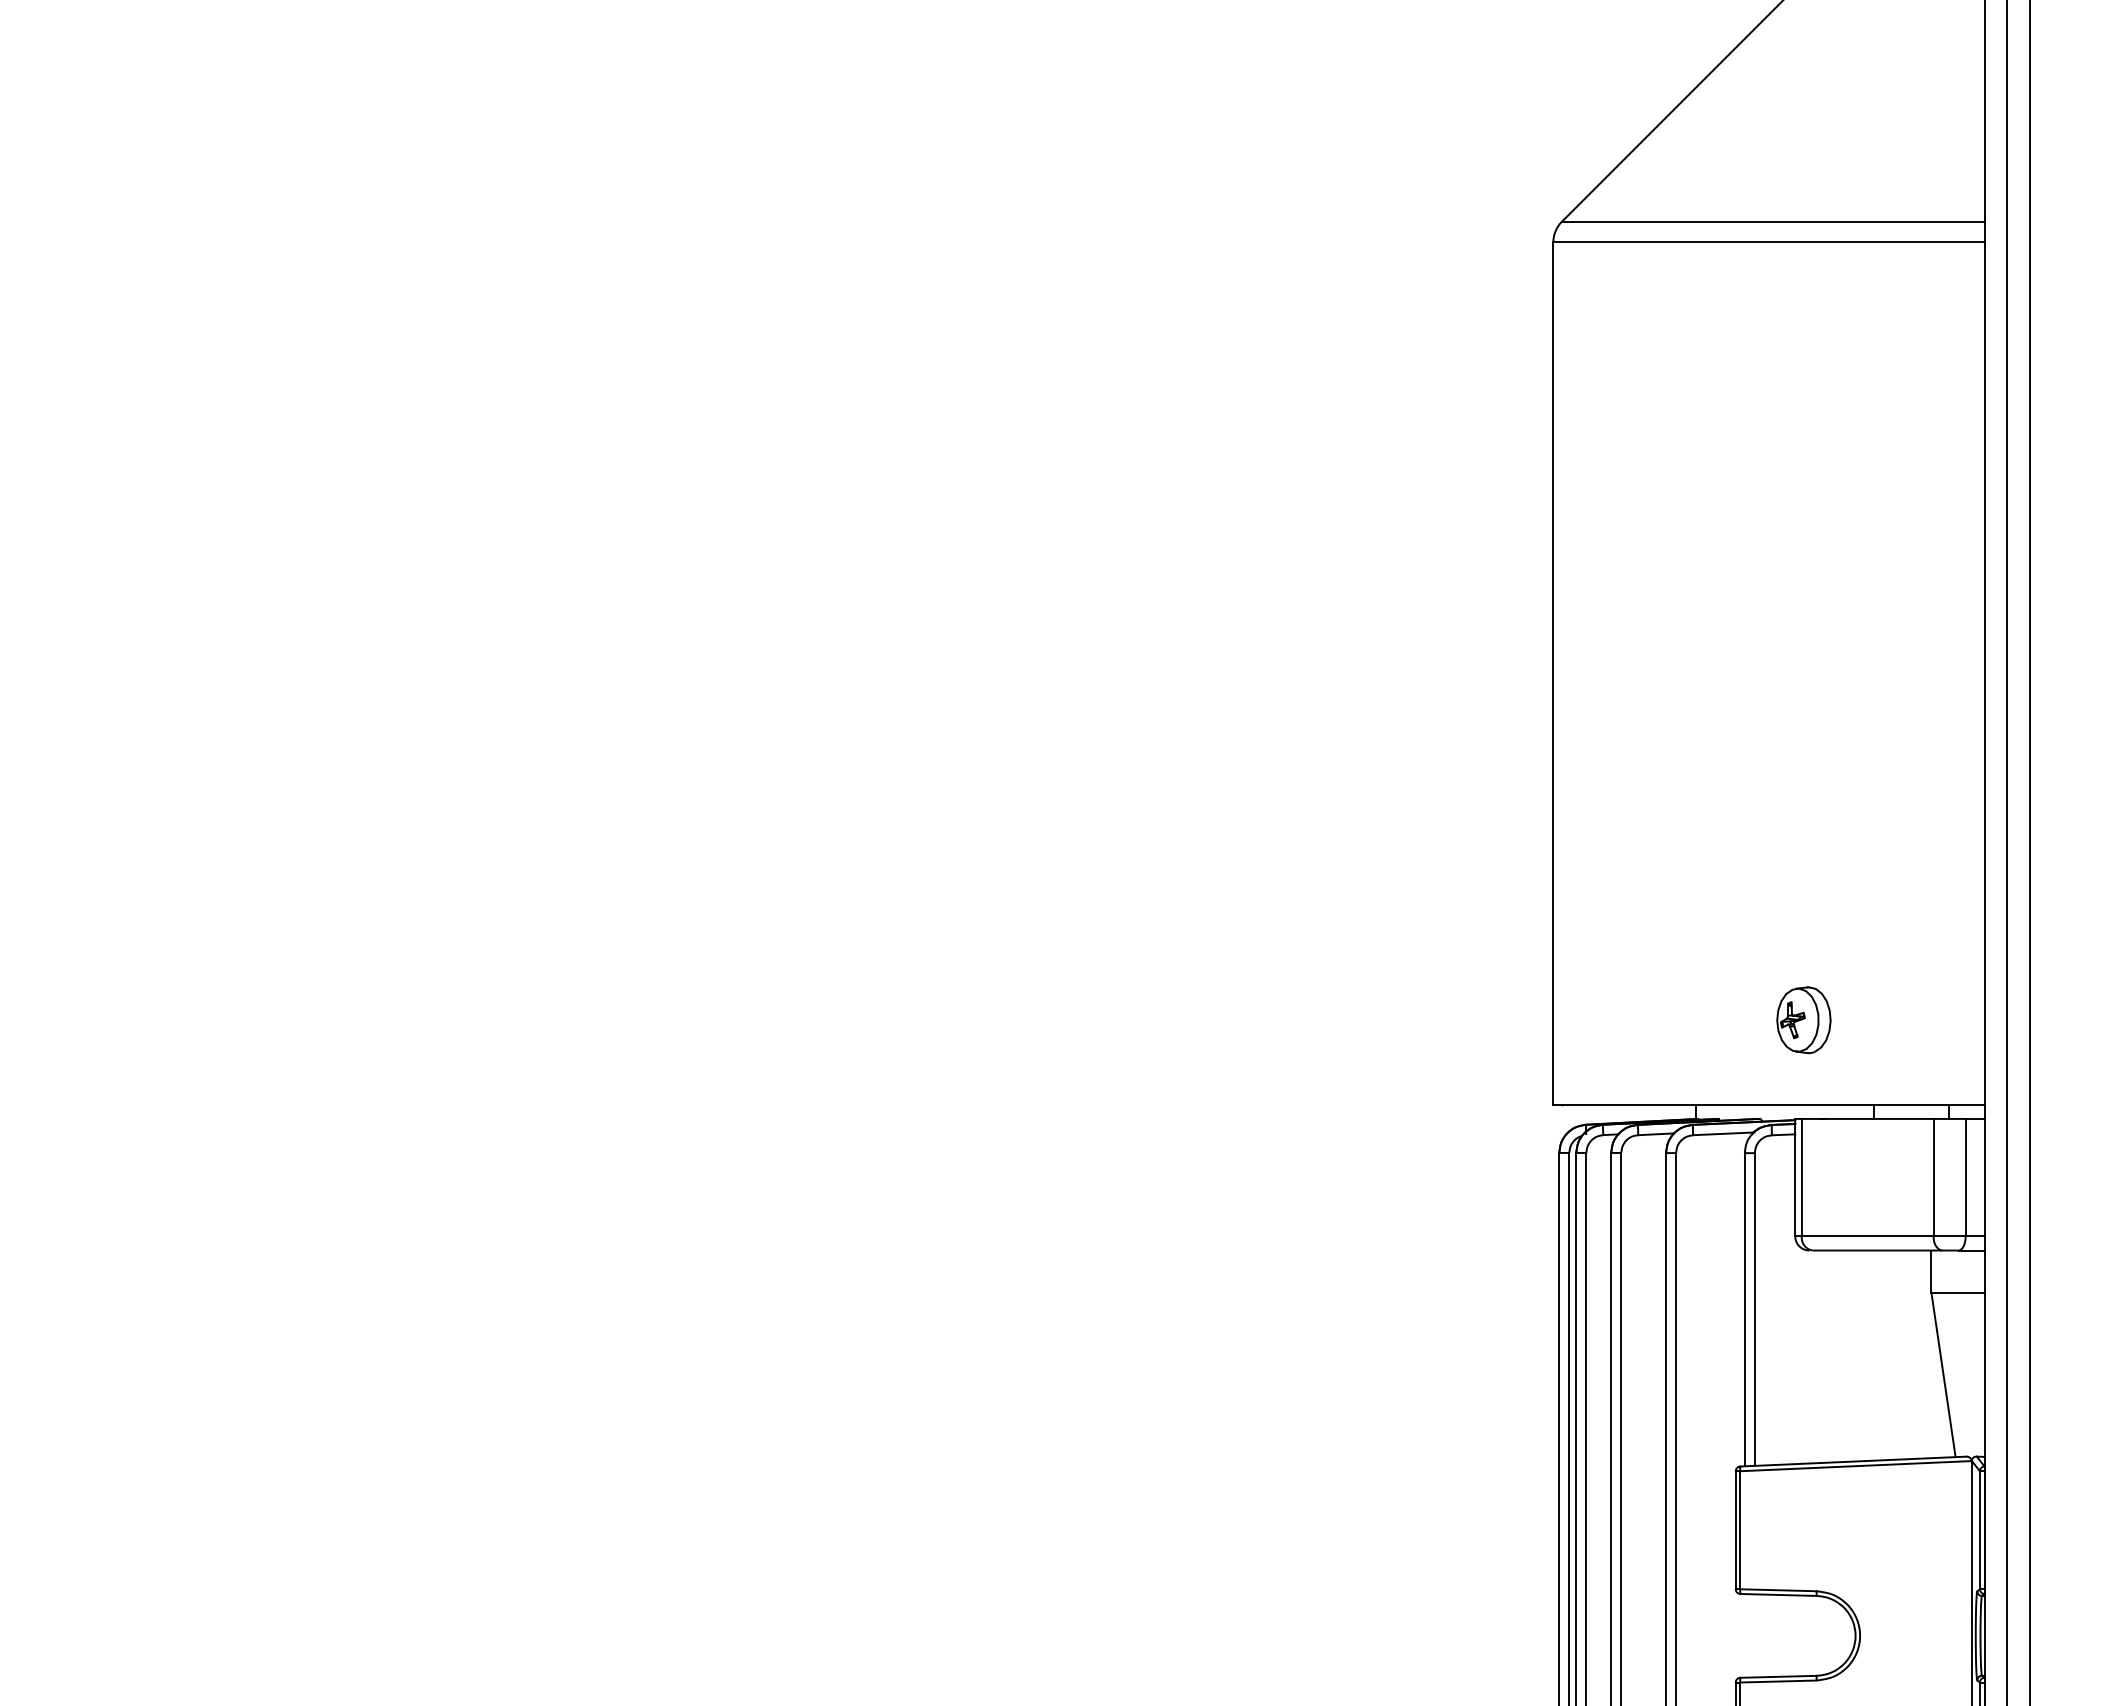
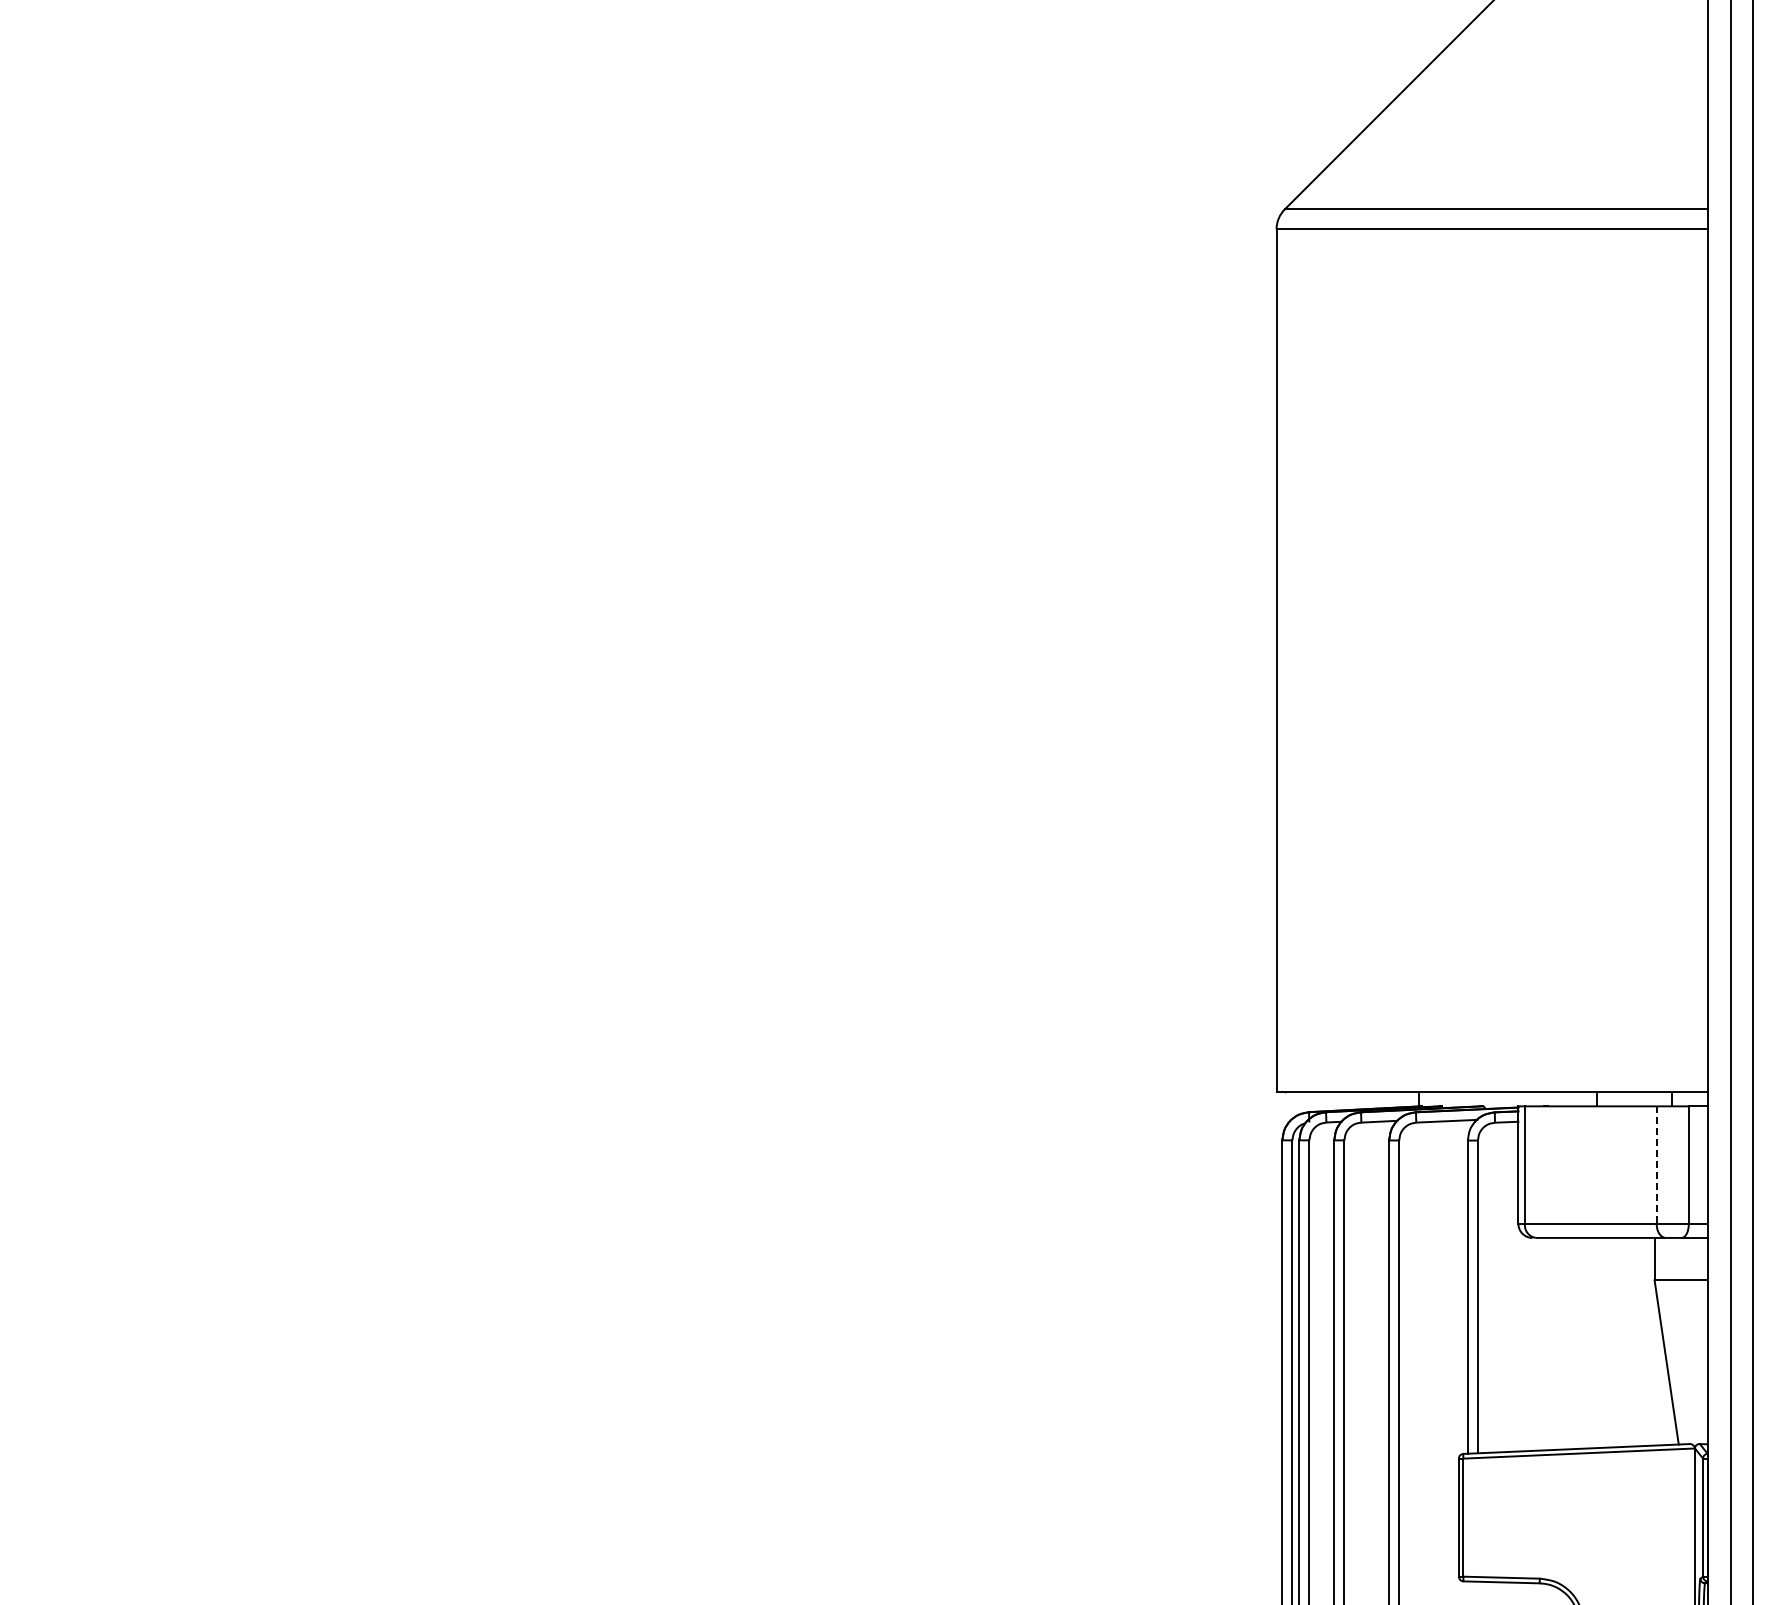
part: (1803, 1020) -> (1526, 1007), removed
line: (1933, 1177) -> (1656, 1164), solid -> dashed

